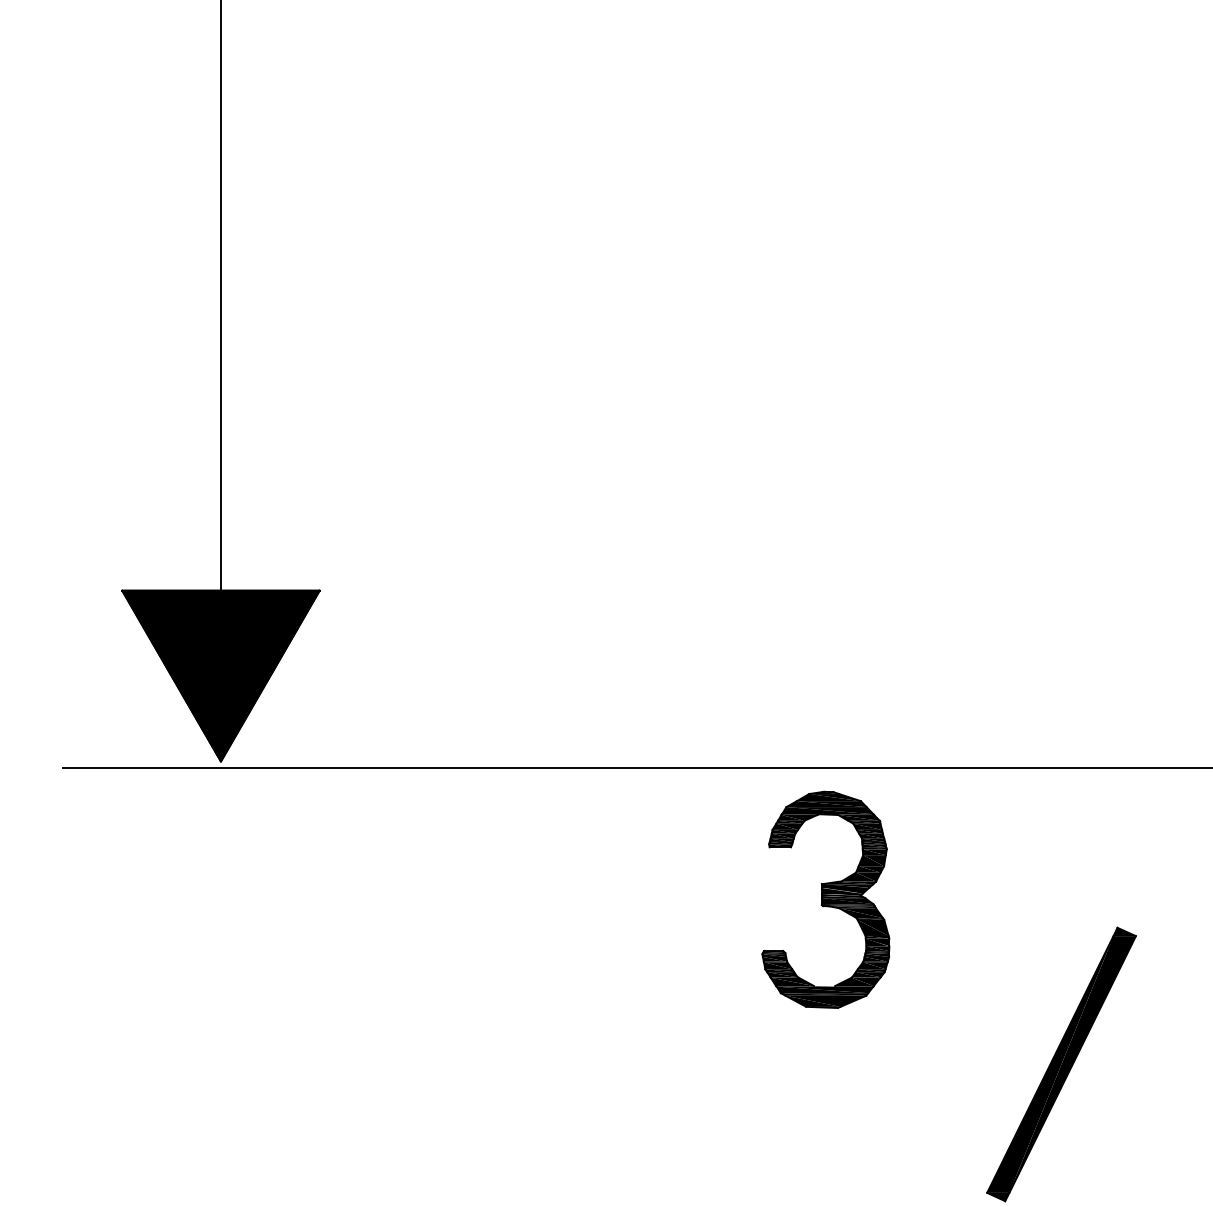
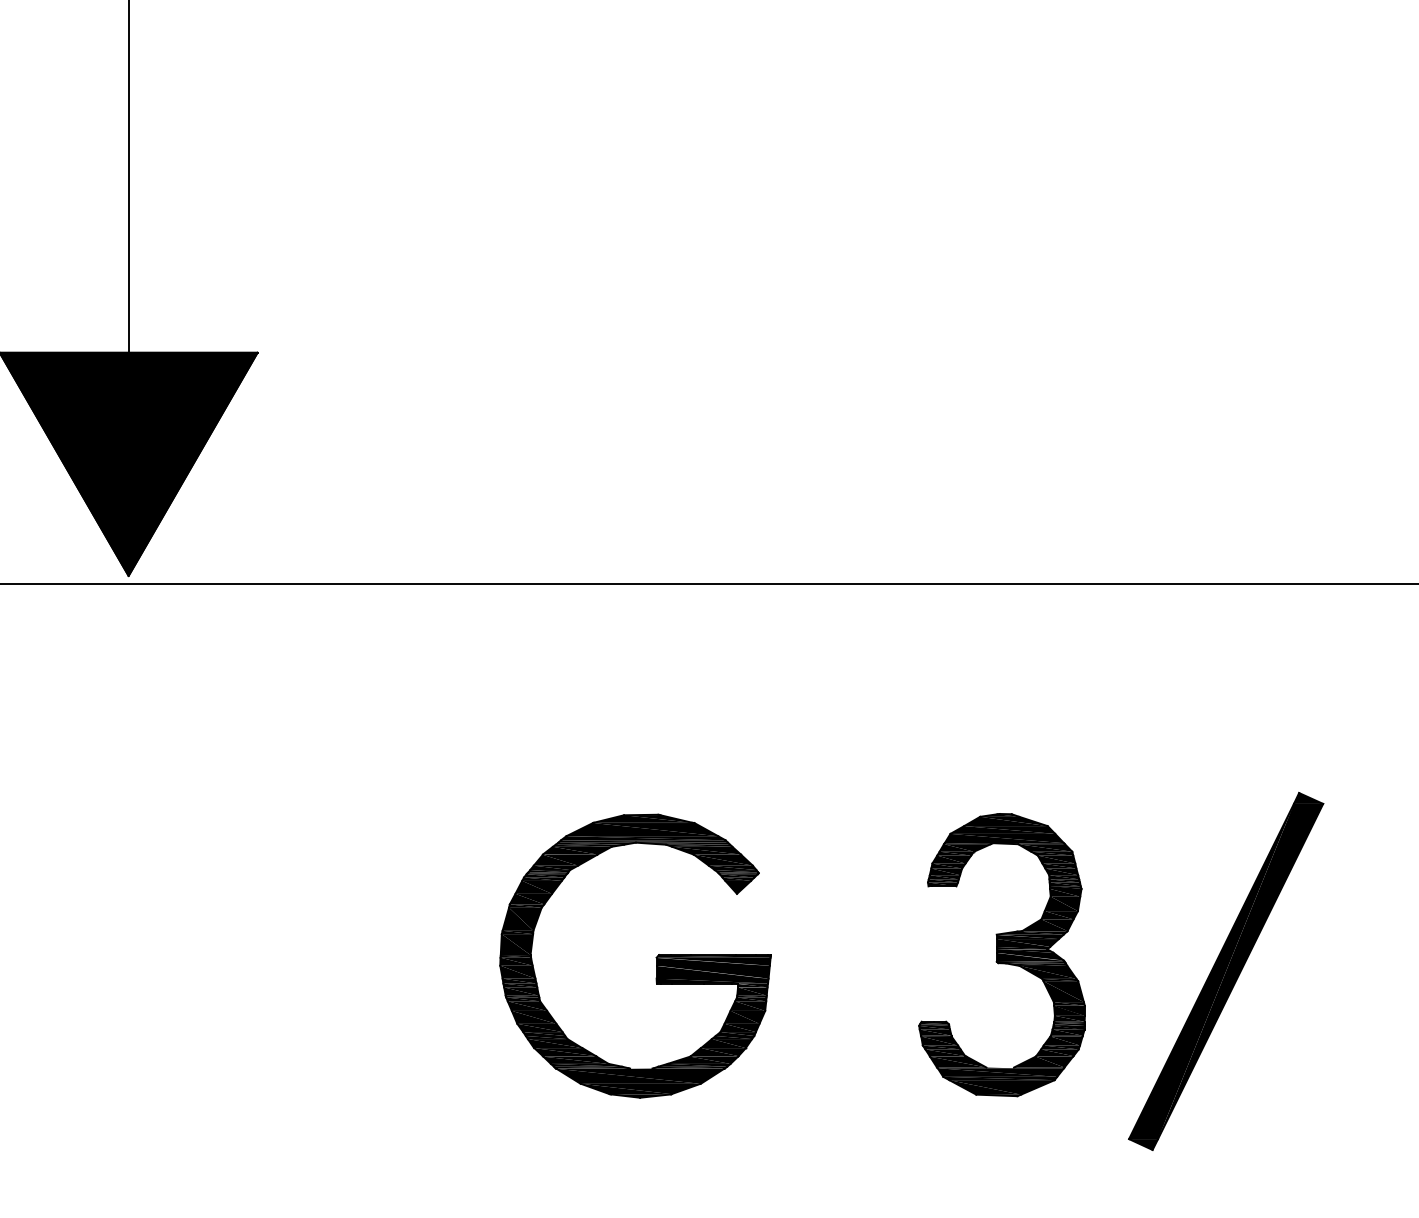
part: (825, 899) -> (1001, 954), moved
part: (624, 1053) -> (655, 957), added

